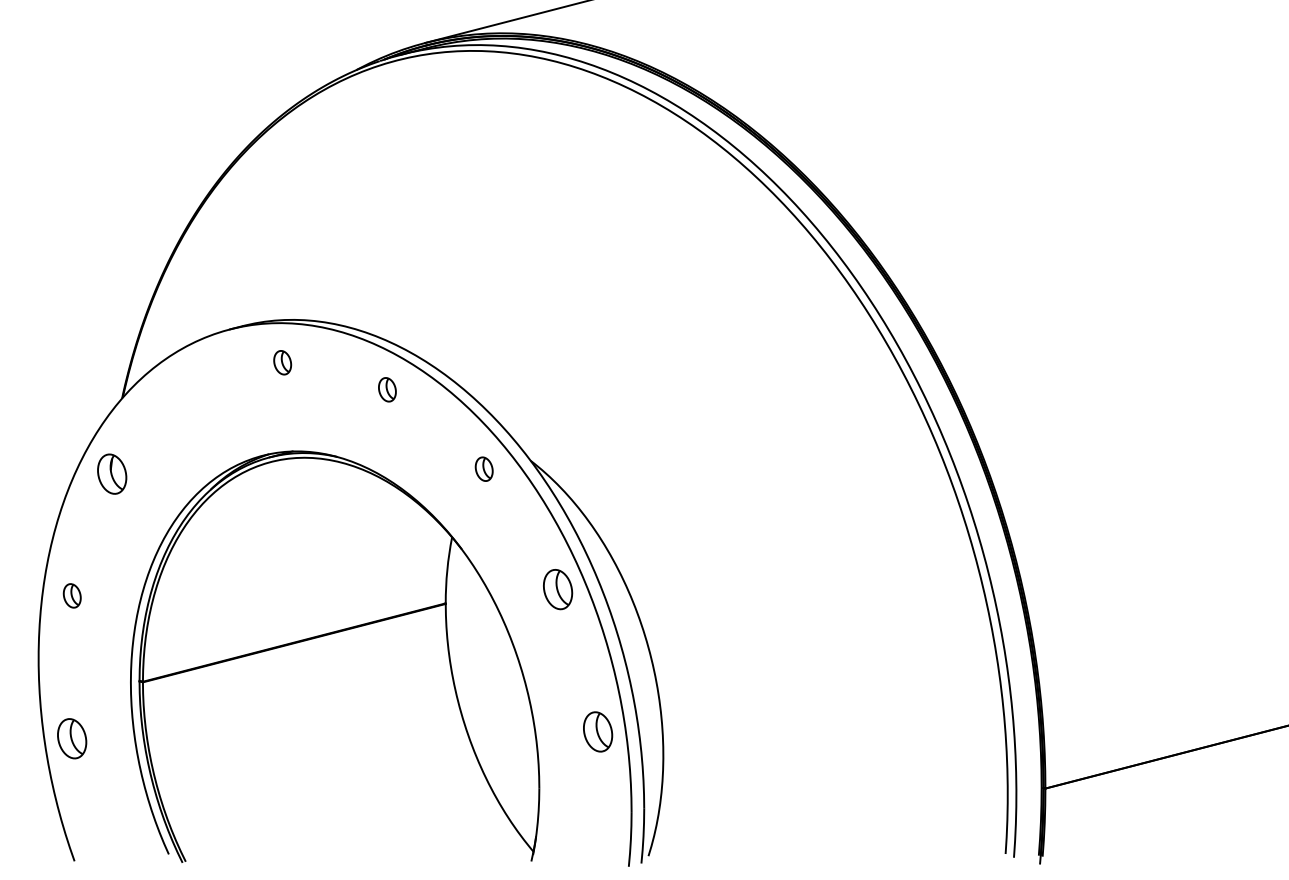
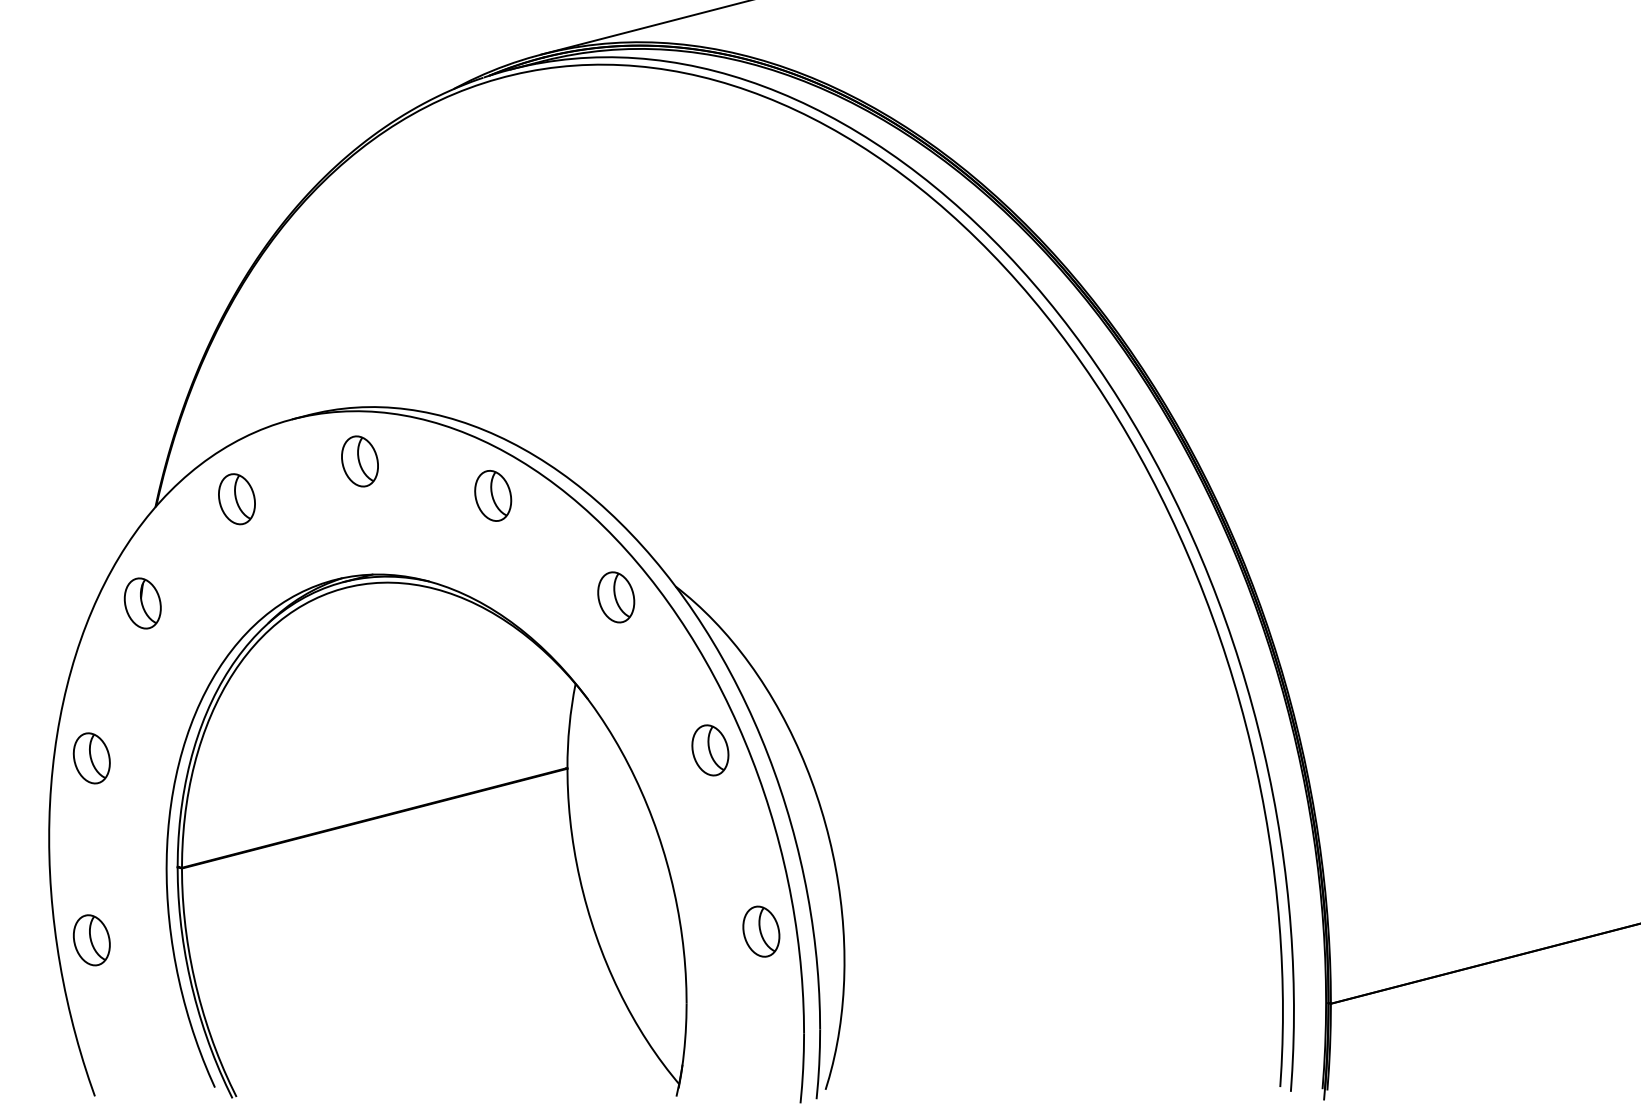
part: (282, 362) -> (359, 461), size x1.67
part: (387, 389) -> (493, 495), size x1.67
part: (186, 391) -> (237, 498), added
part: (484, 468) -> (616, 596), size x1.67
part: (72, 595) -> (92, 757), size x1.67

